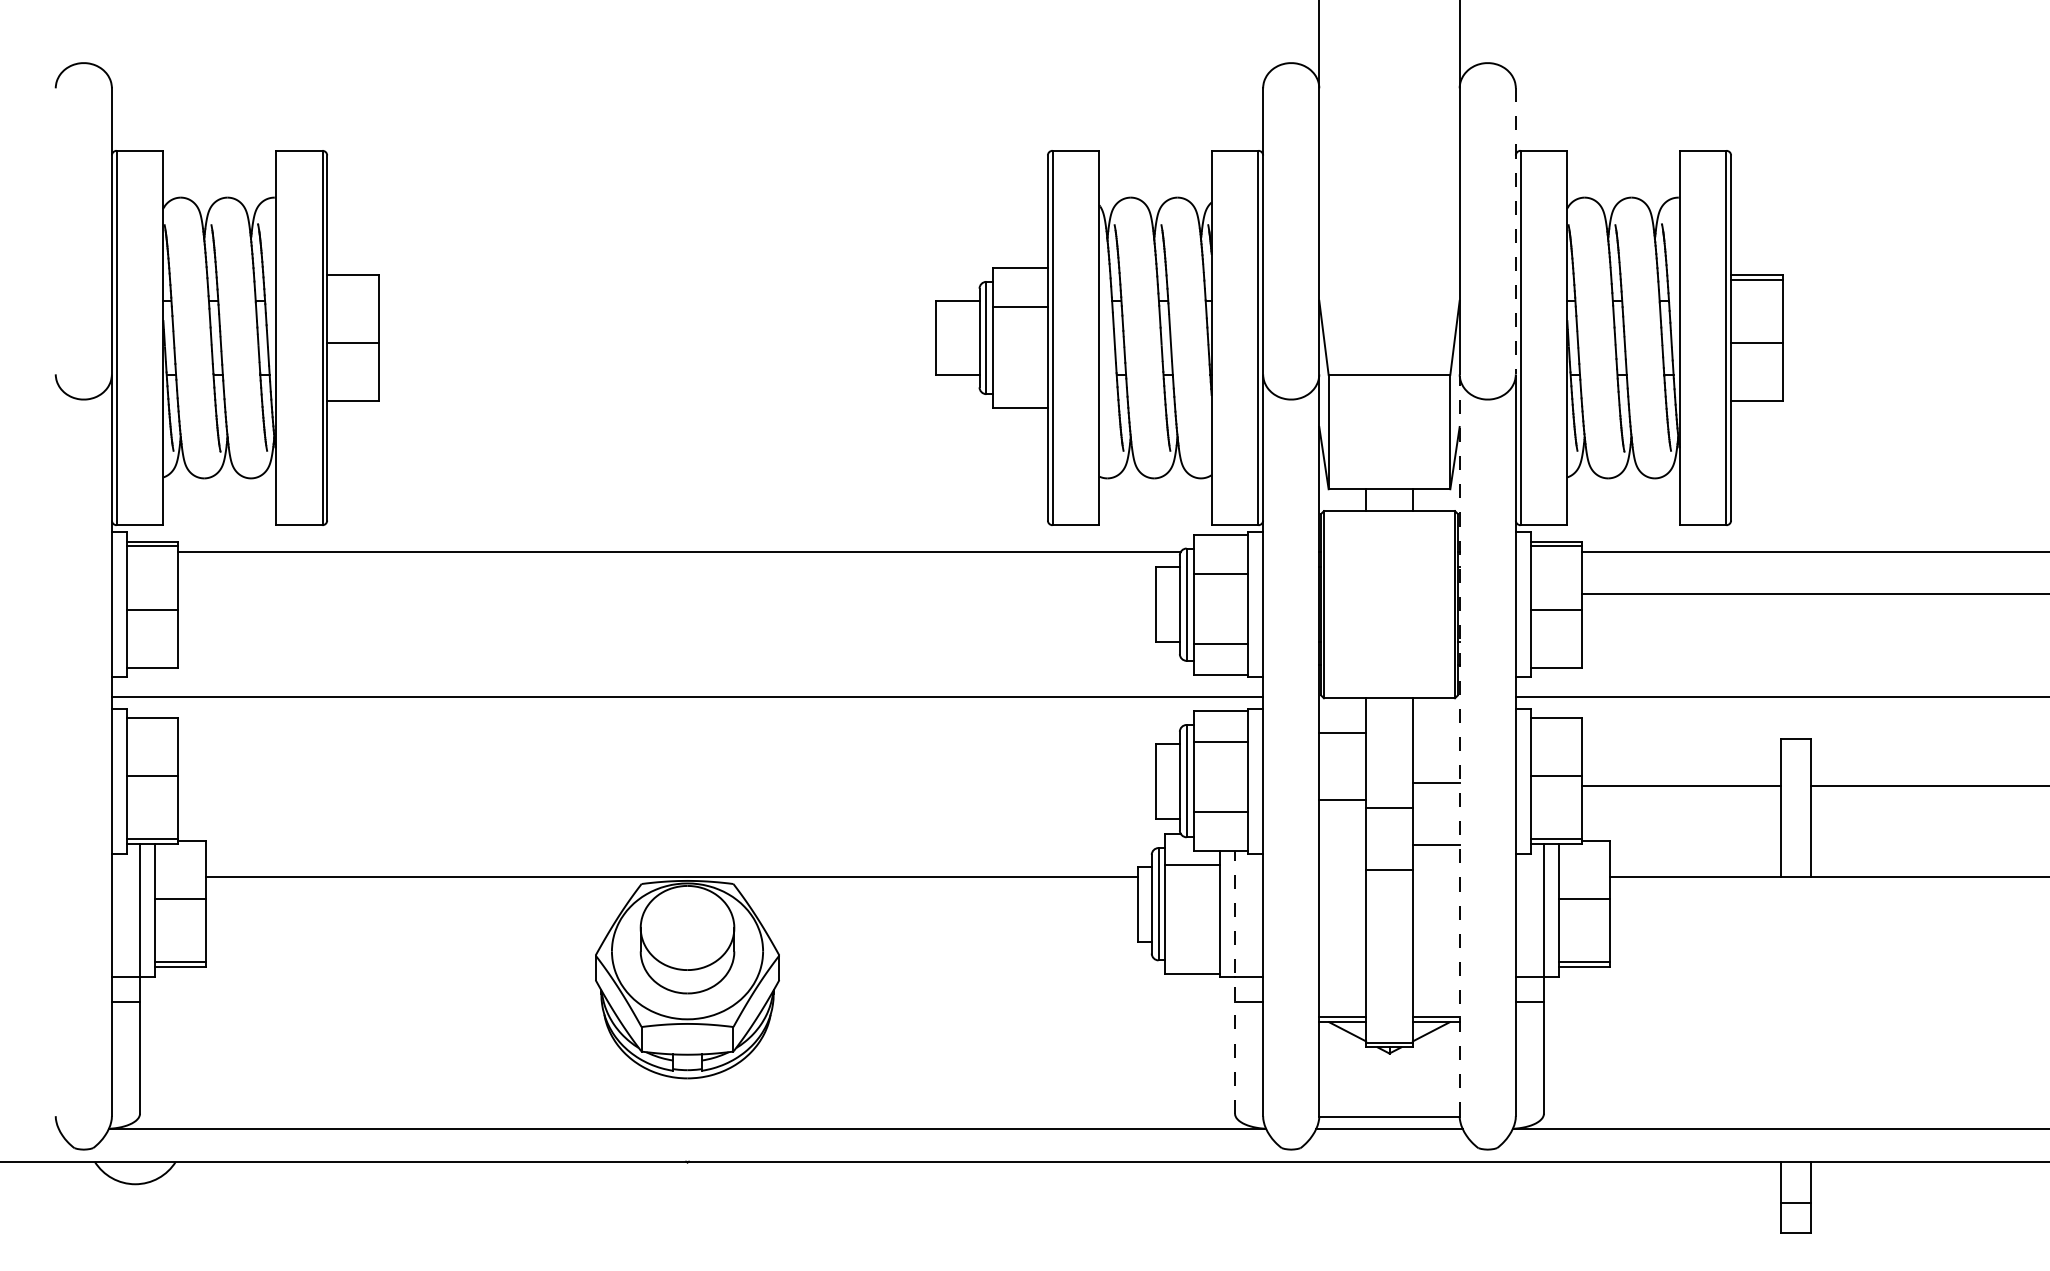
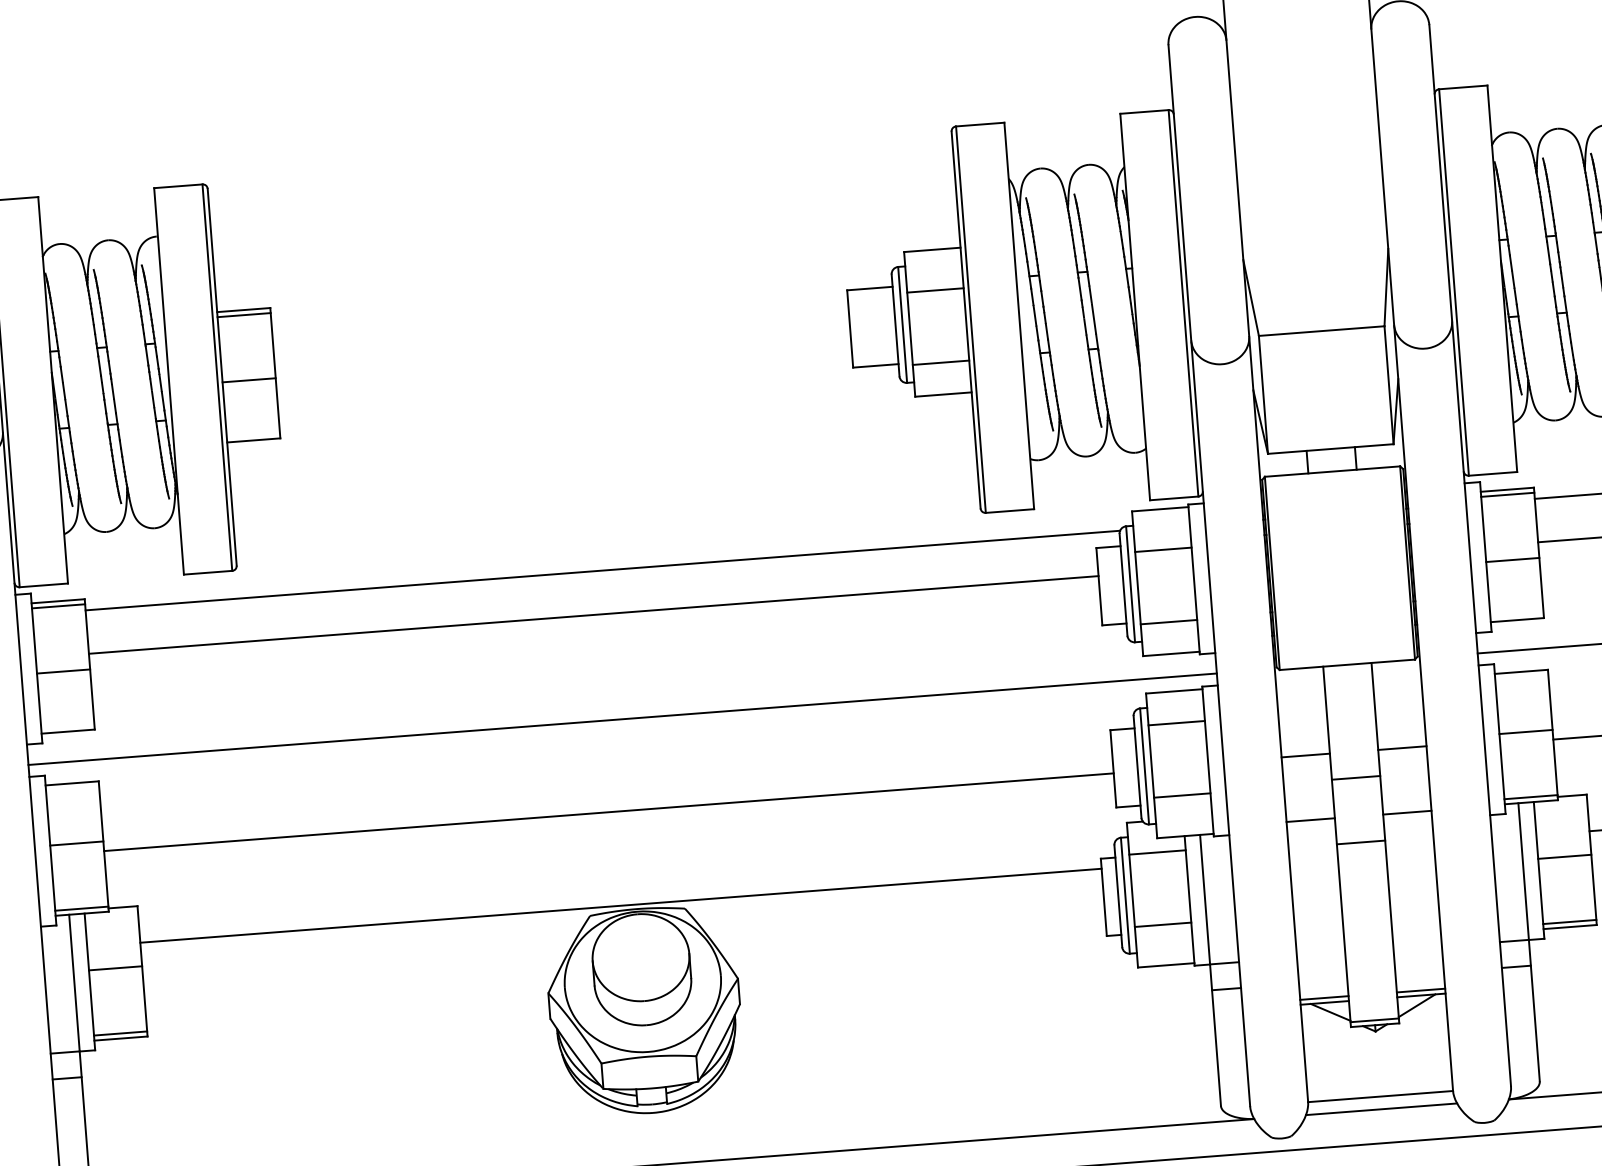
line: (1515, 231) -> (1440, 172), dashed -> solid
line: (352, 279) -> (243, 314), added
line: (1020, 377) -> (941, 362), added
line: (667, 594) -> (593, 615), added
line: (1342, 732) -> (1305, 755), moved
line: (1459, 746) -> (1423, 709), dashed -> solid
line: (667, 785) -> (609, 812), added
line: (1342, 800) -> (1310, 820), moved
line: (1192, 935) -> (1162, 925), added
line: (1235, 981) -> (1210, 969), dashed -> solid

